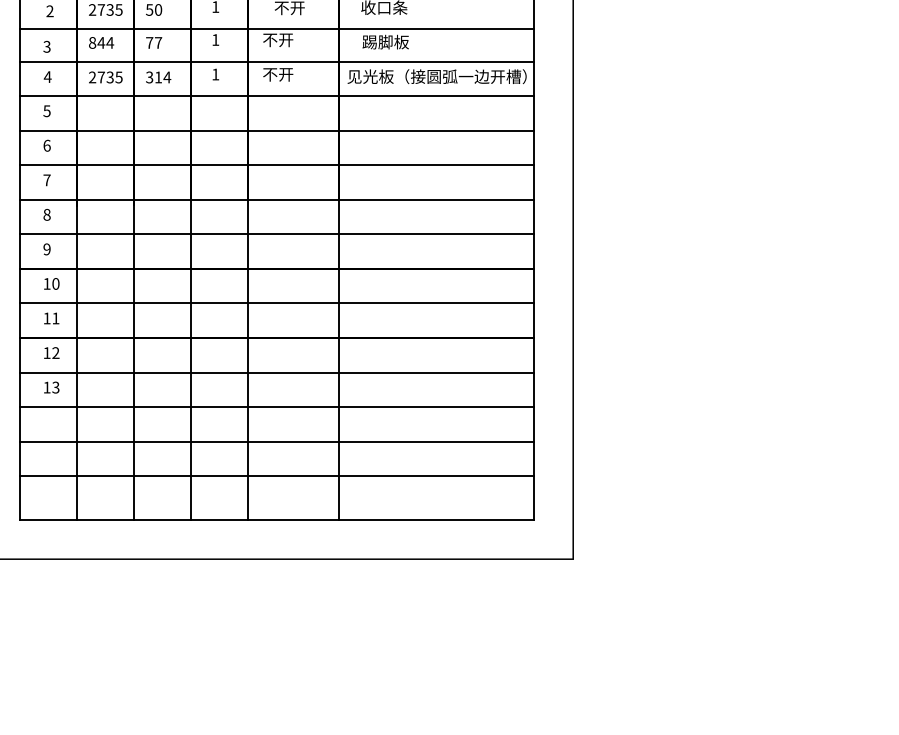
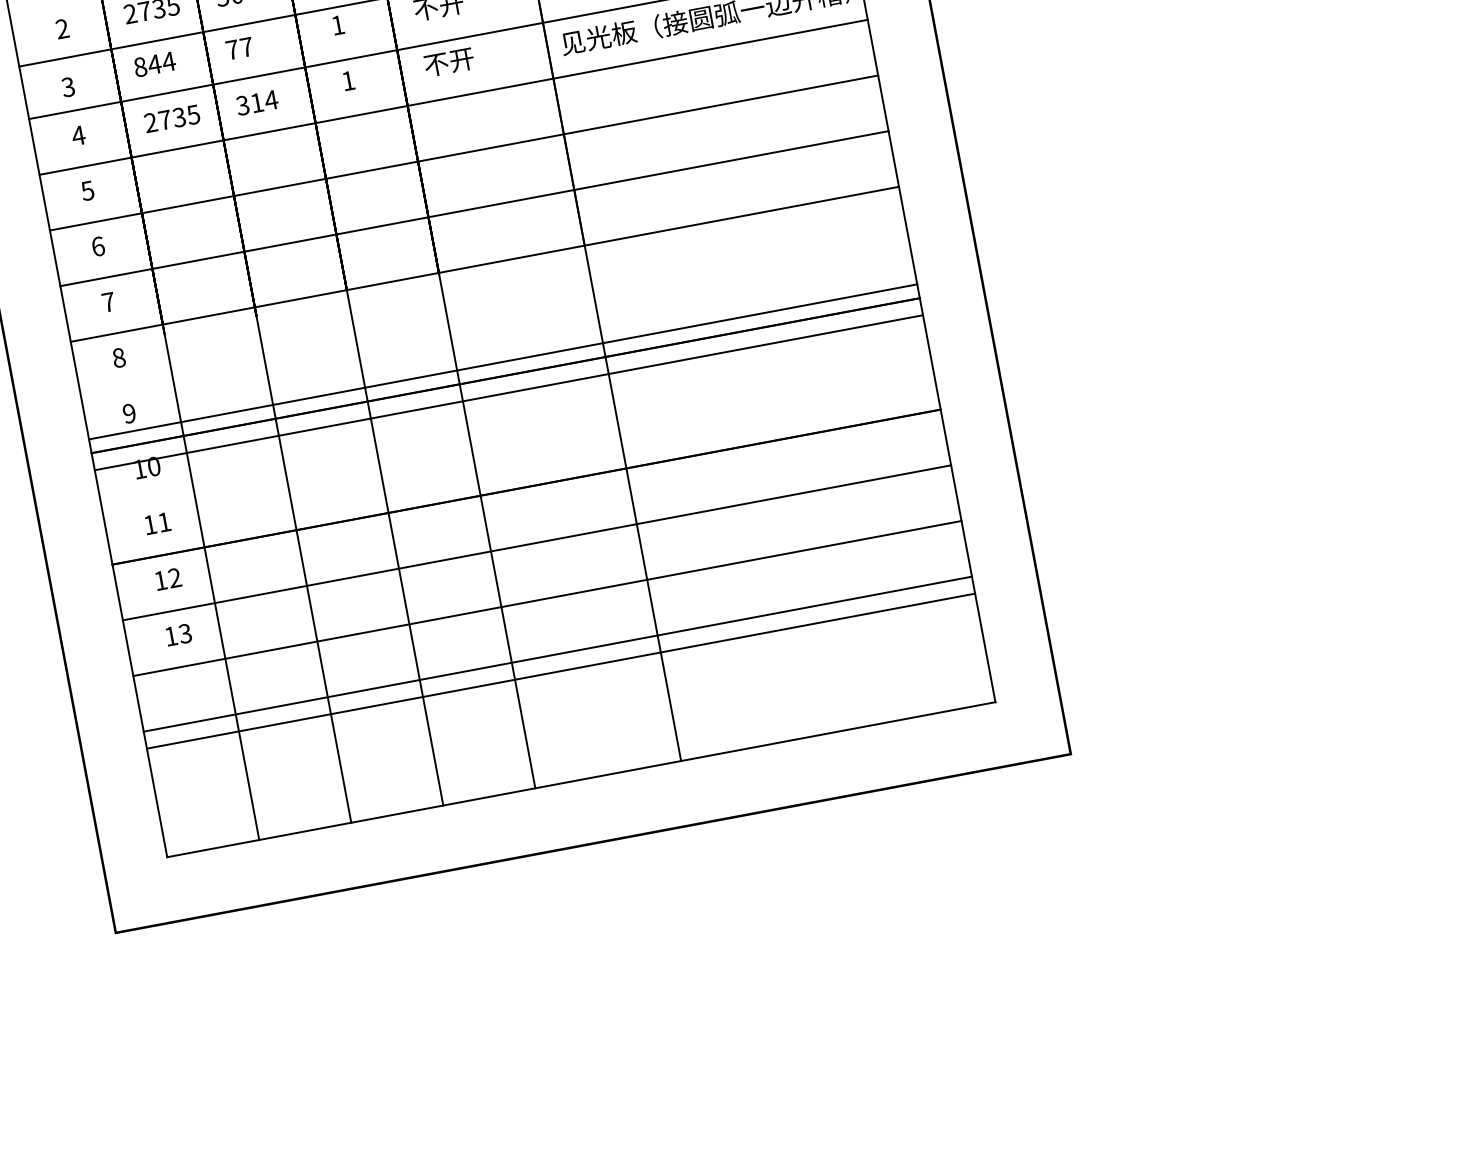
line: (276, 234) -> (502, 362), moved
line: (276, 303) -> (508, 392), moved
line: (276, 476) -> (560, 671), moved

